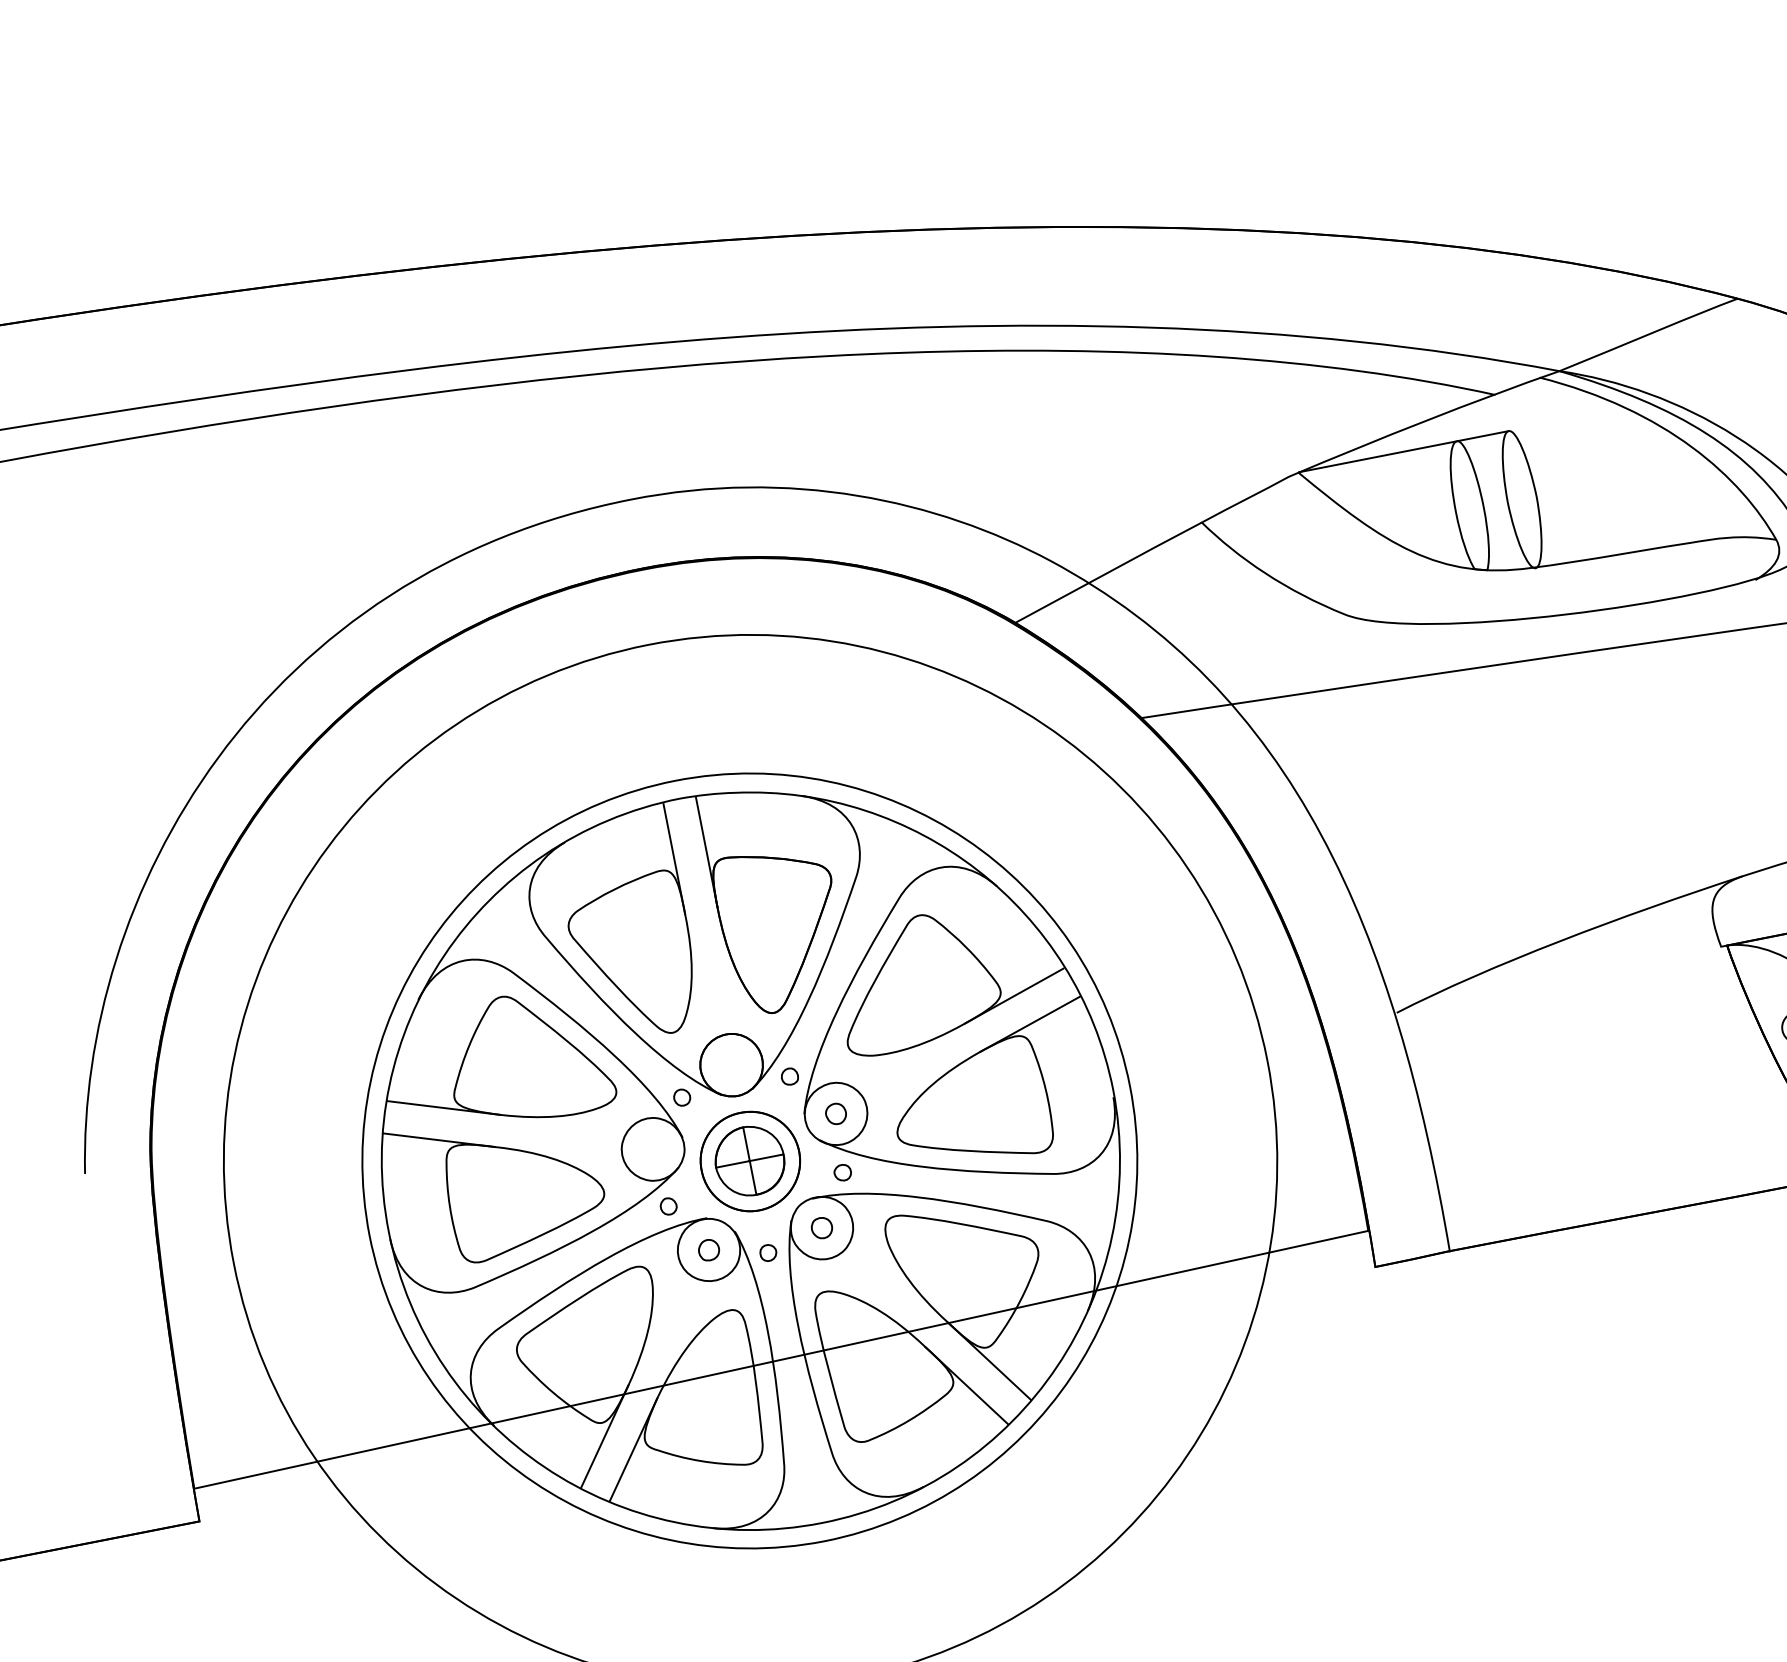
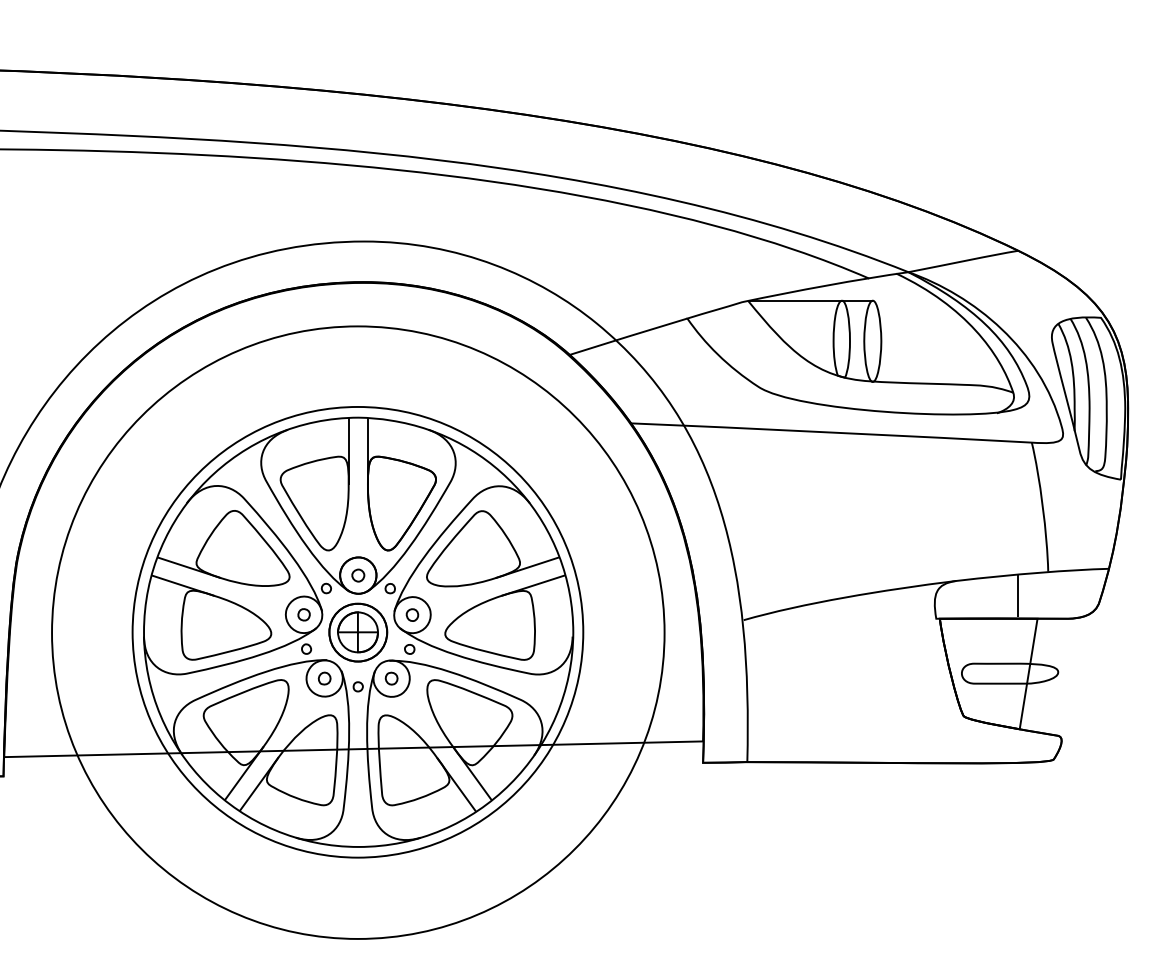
part: (731, 1065) -> (358, 575), added
part: (652, 1149) -> (303, 614), added

